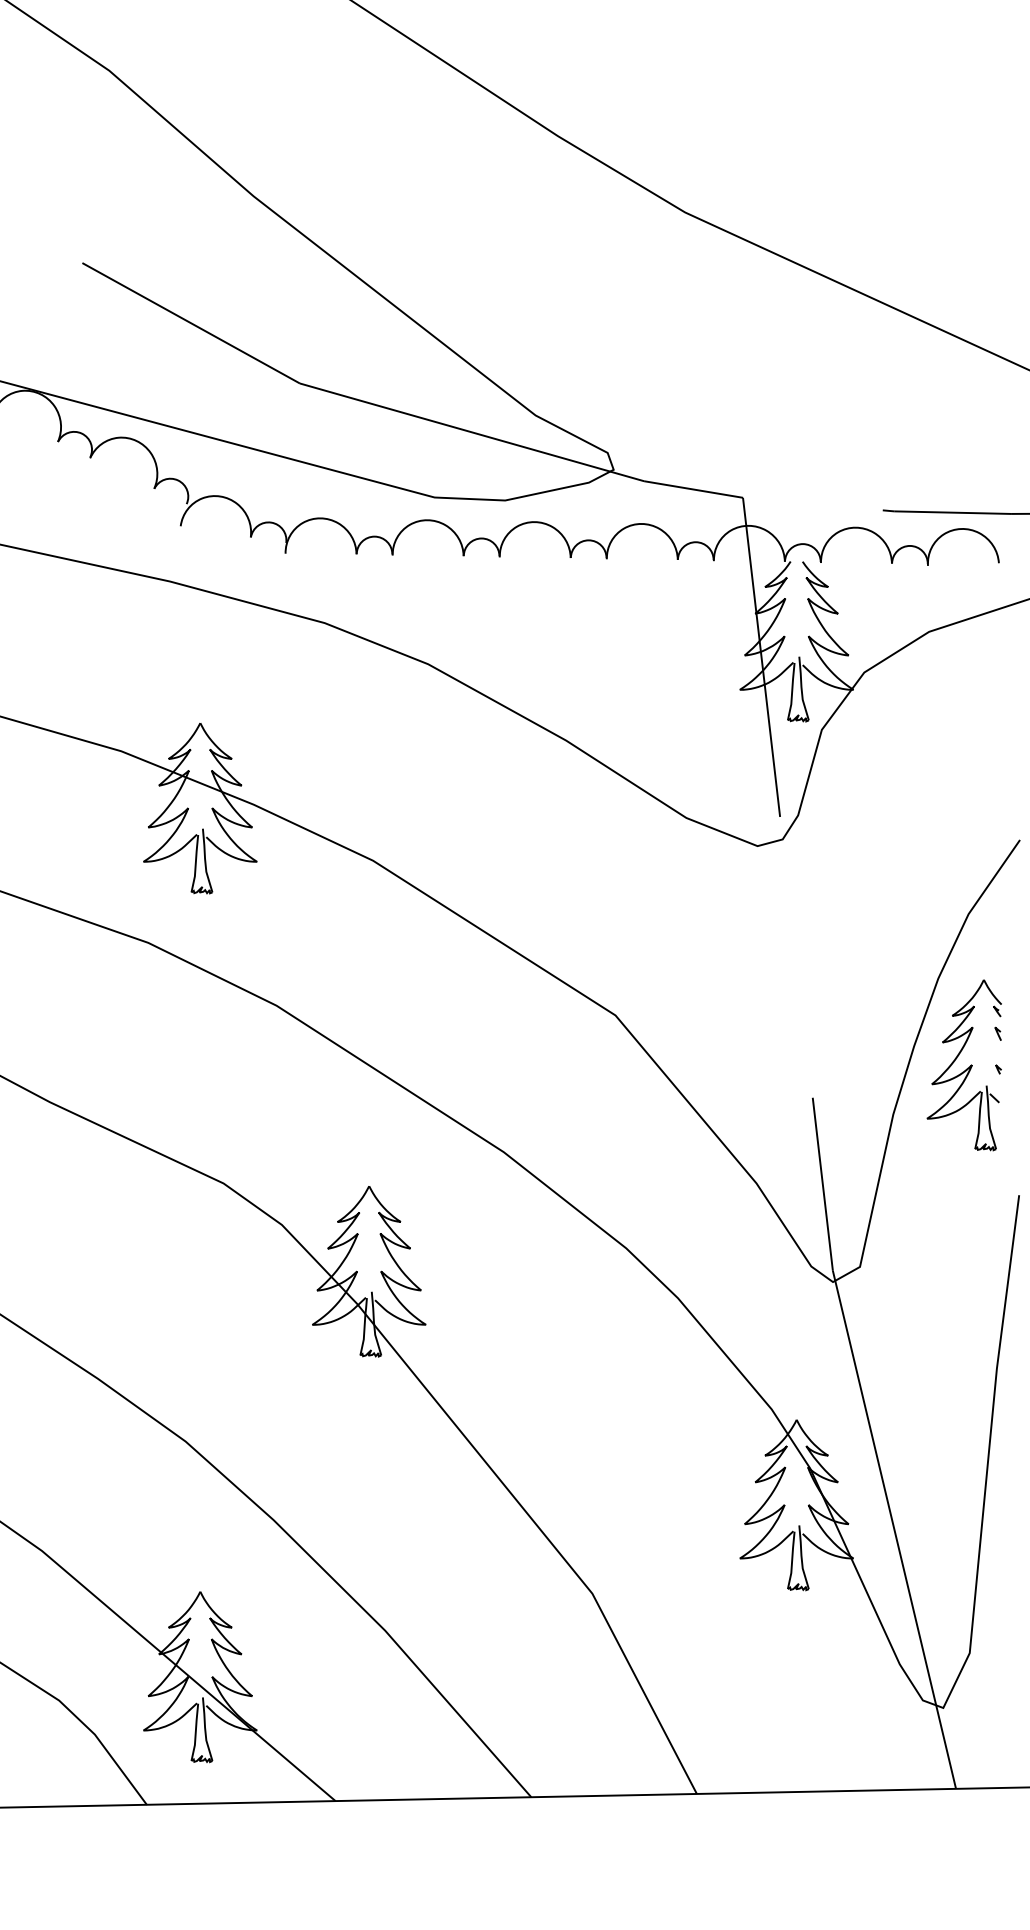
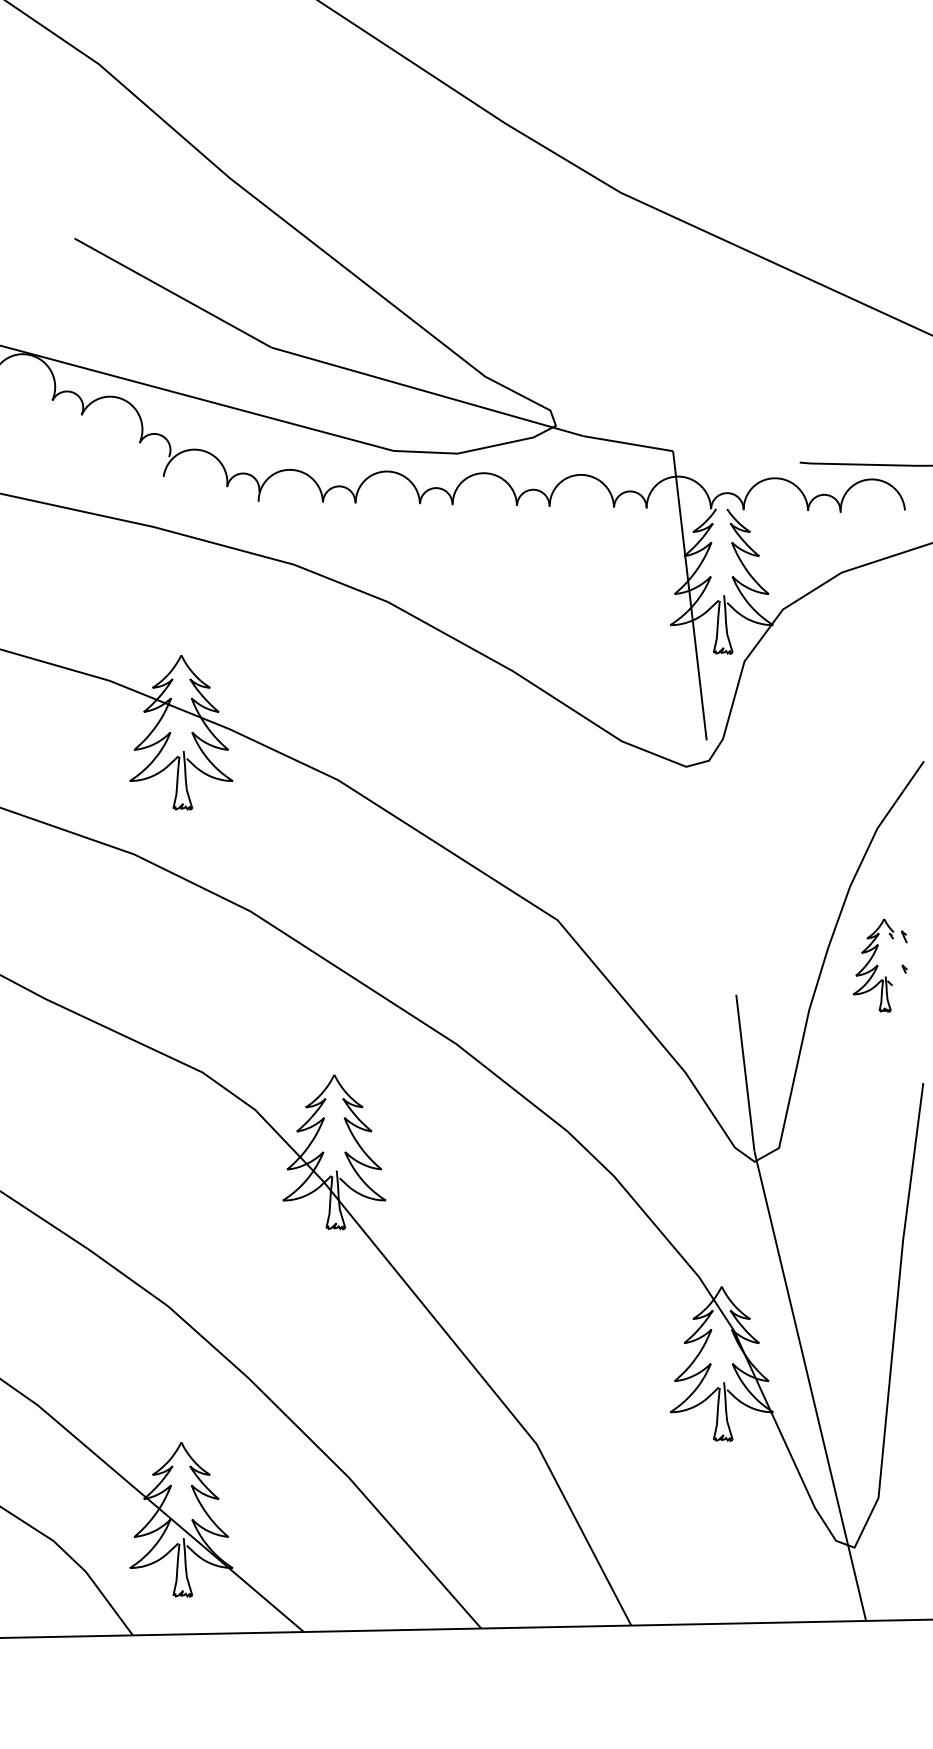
part: (964, 1065) -> (873, 965), size x0.6

